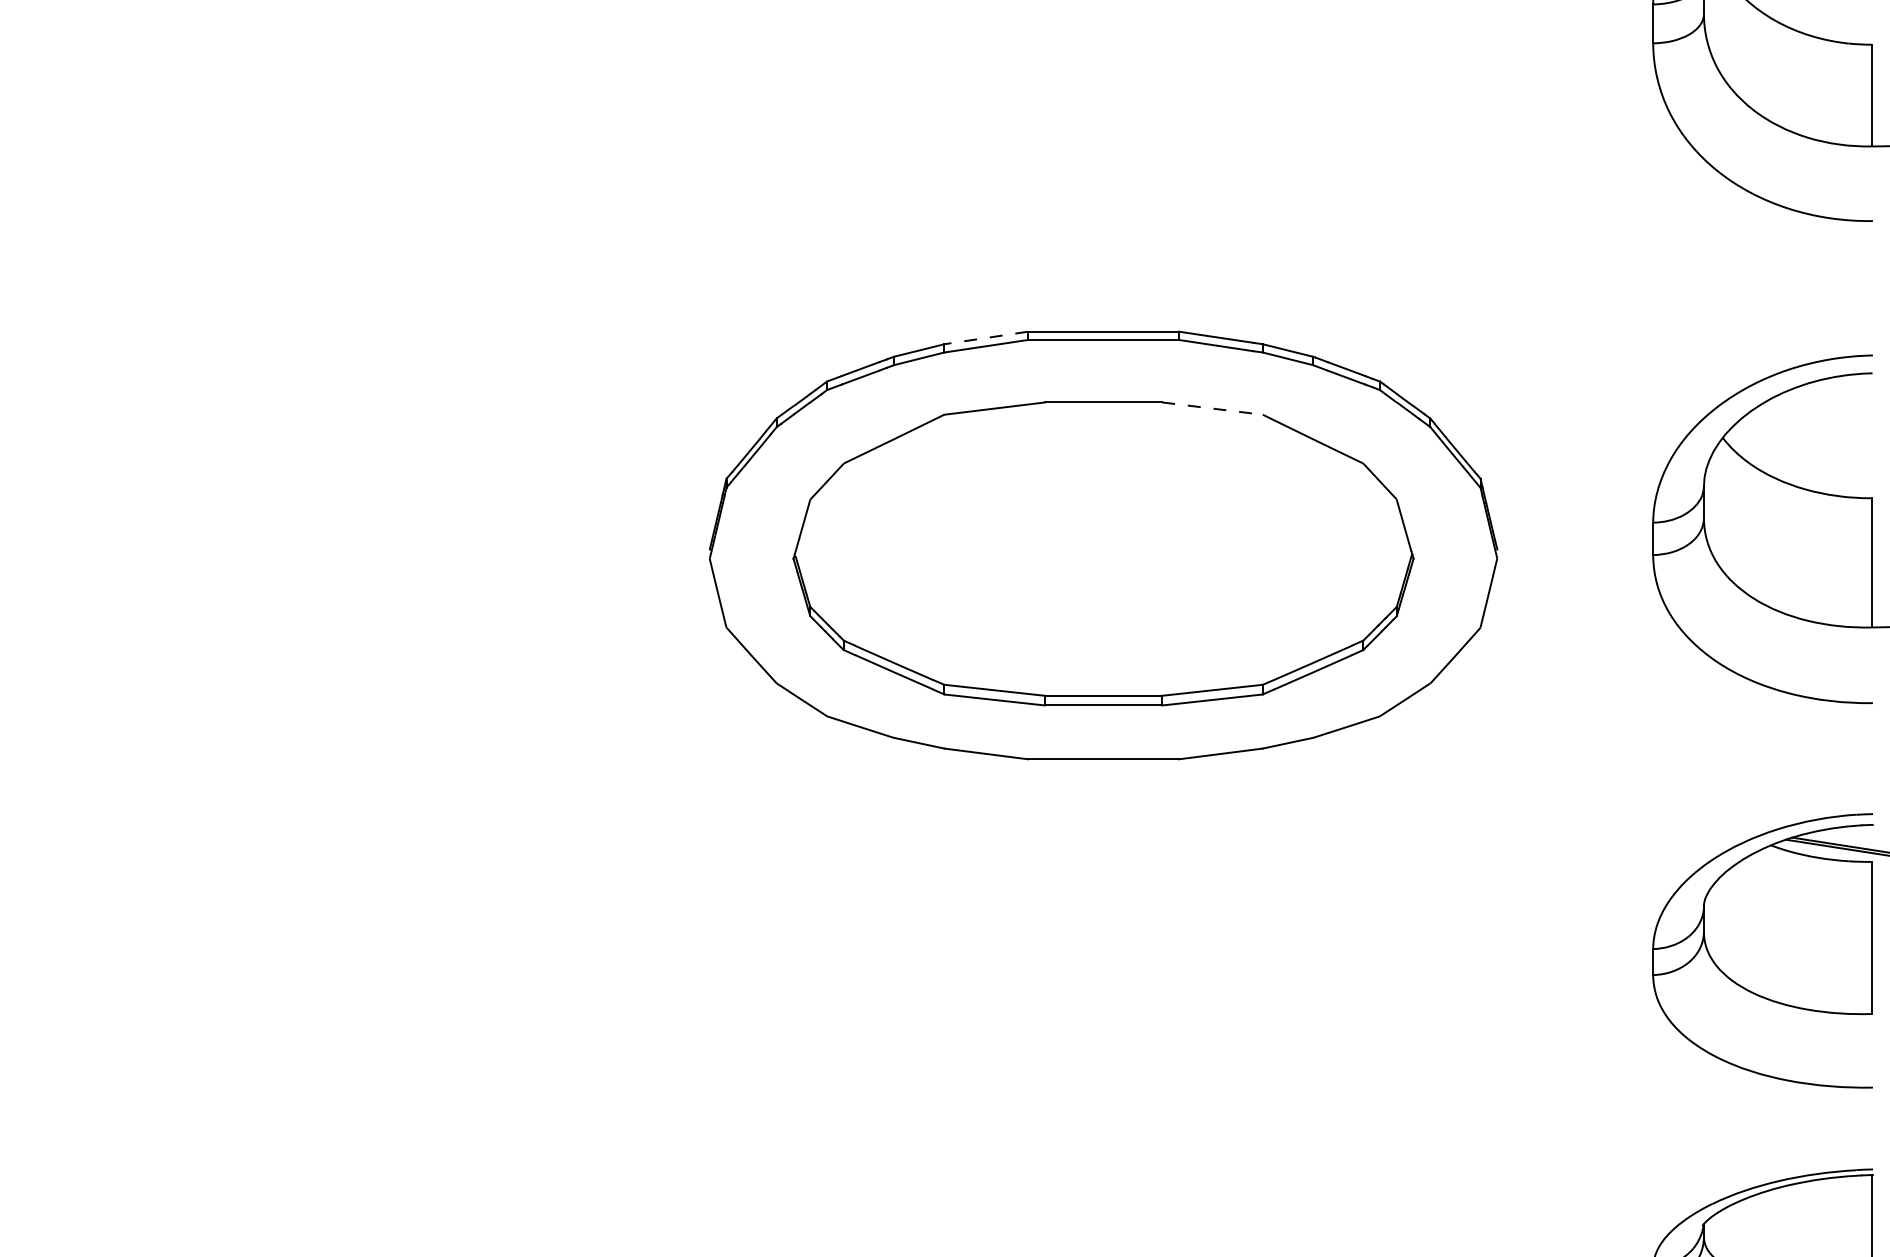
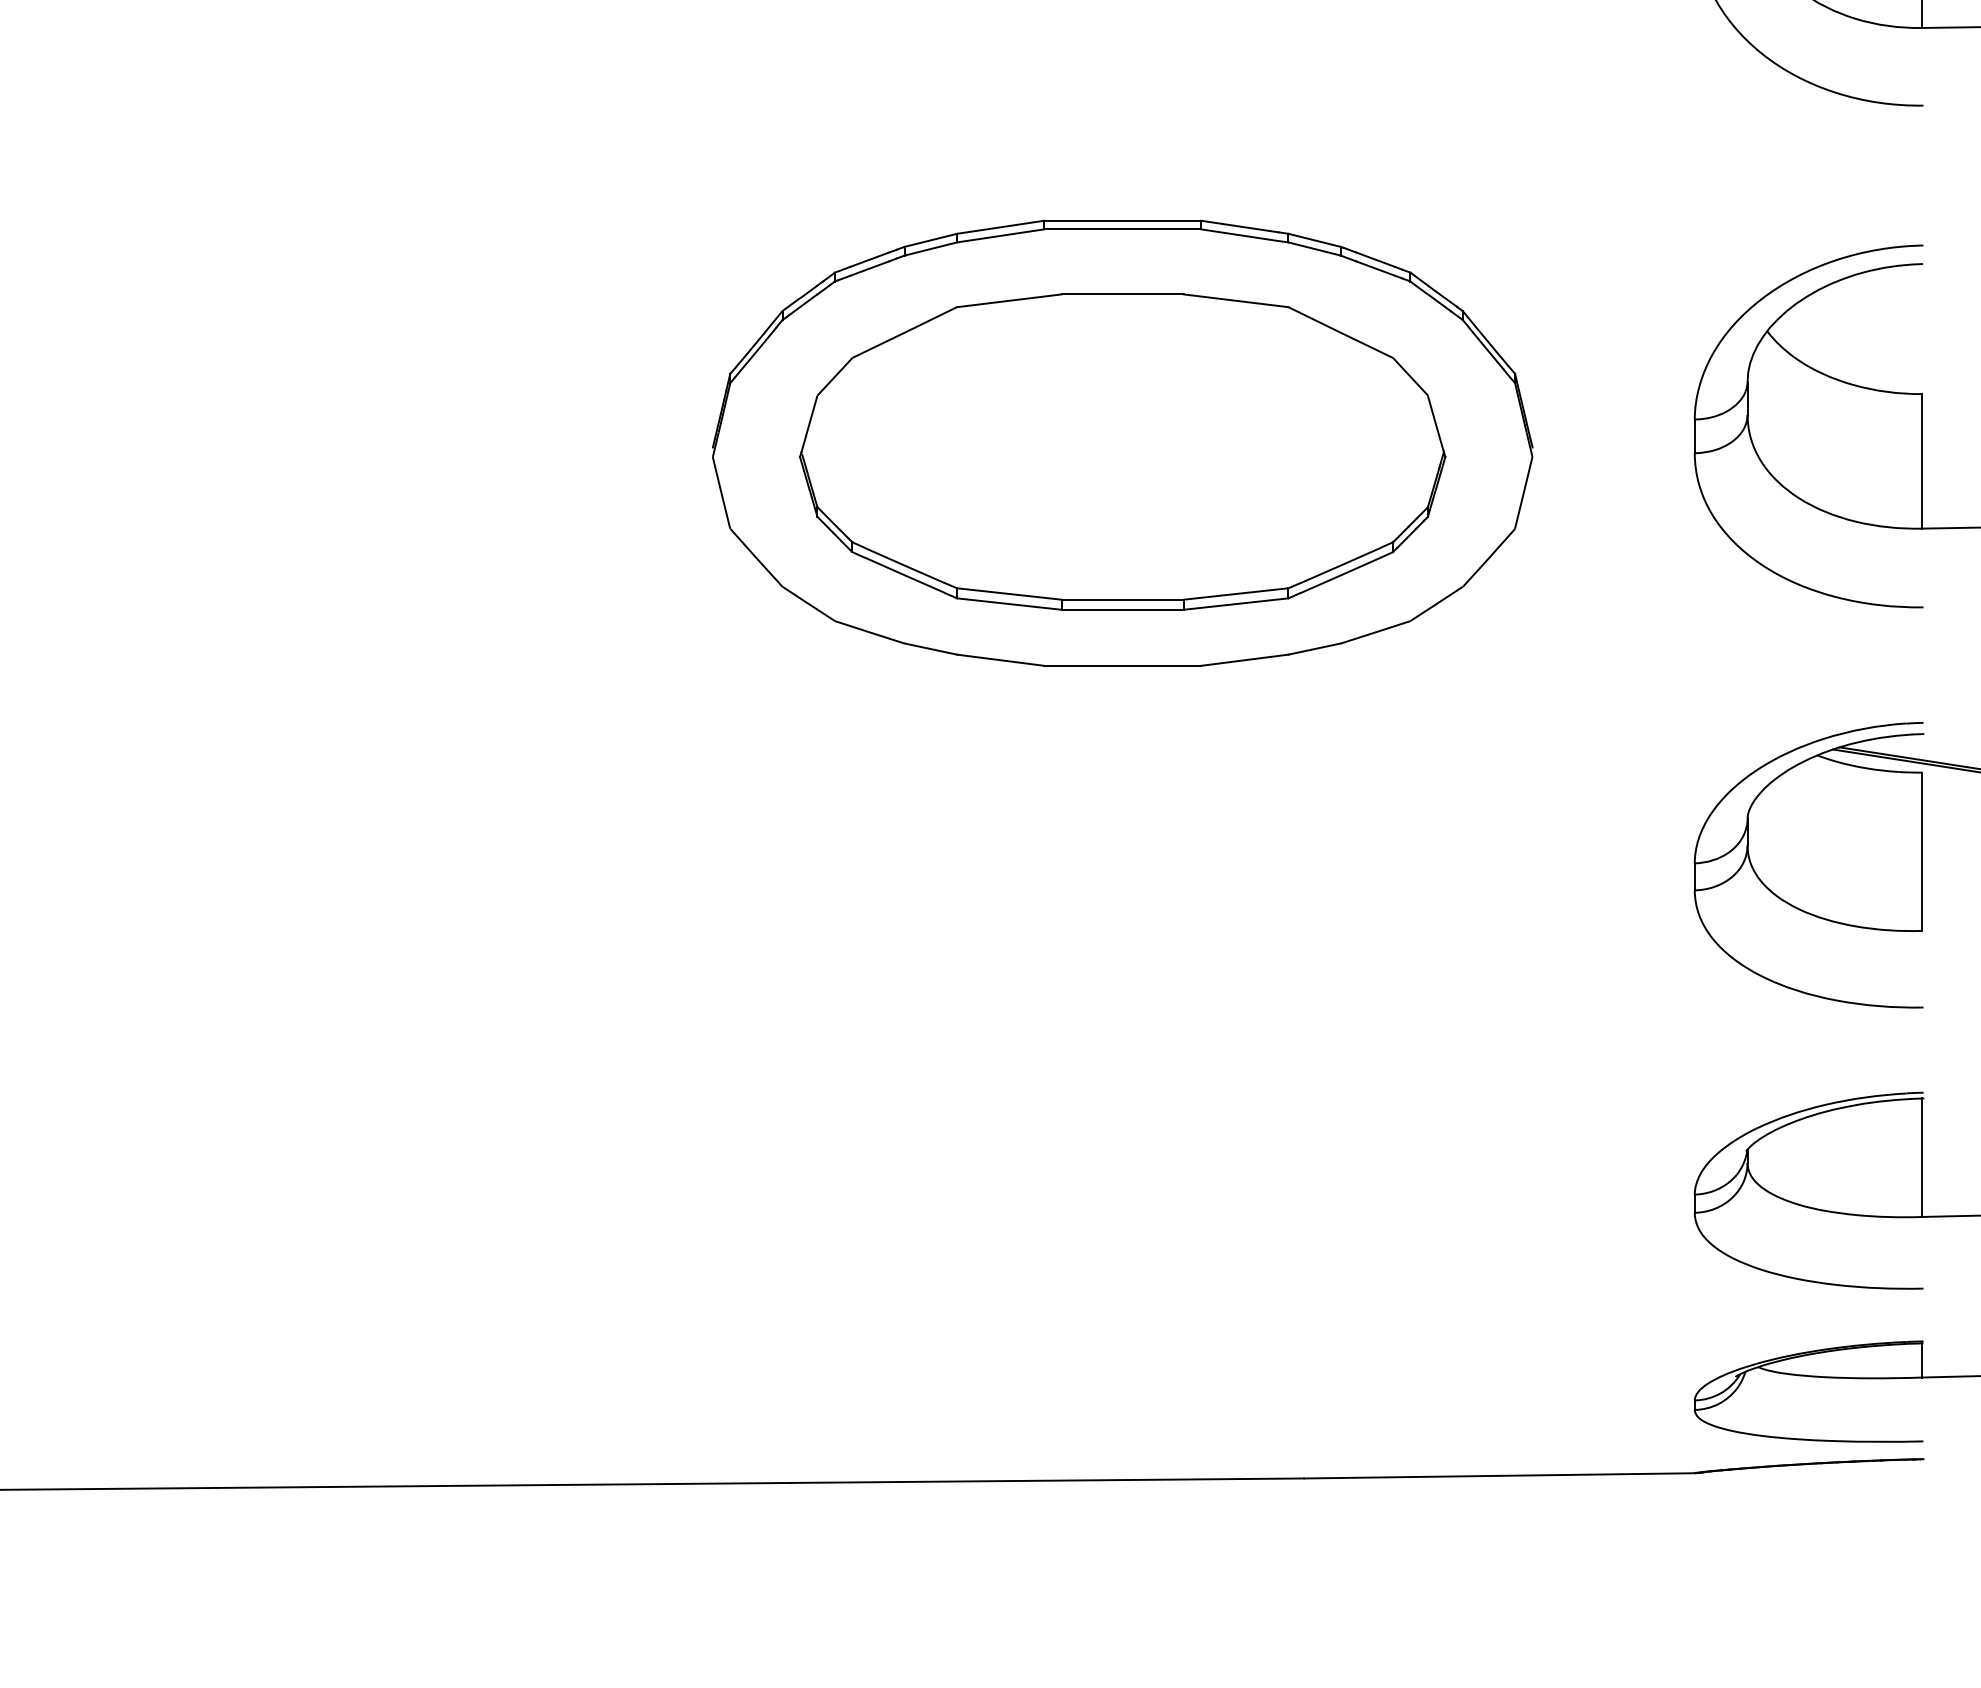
line: (986, 338) -> (1000, 227), dashed -> solid
line: (1212, 408) -> (1236, 300), dashed -> solid

